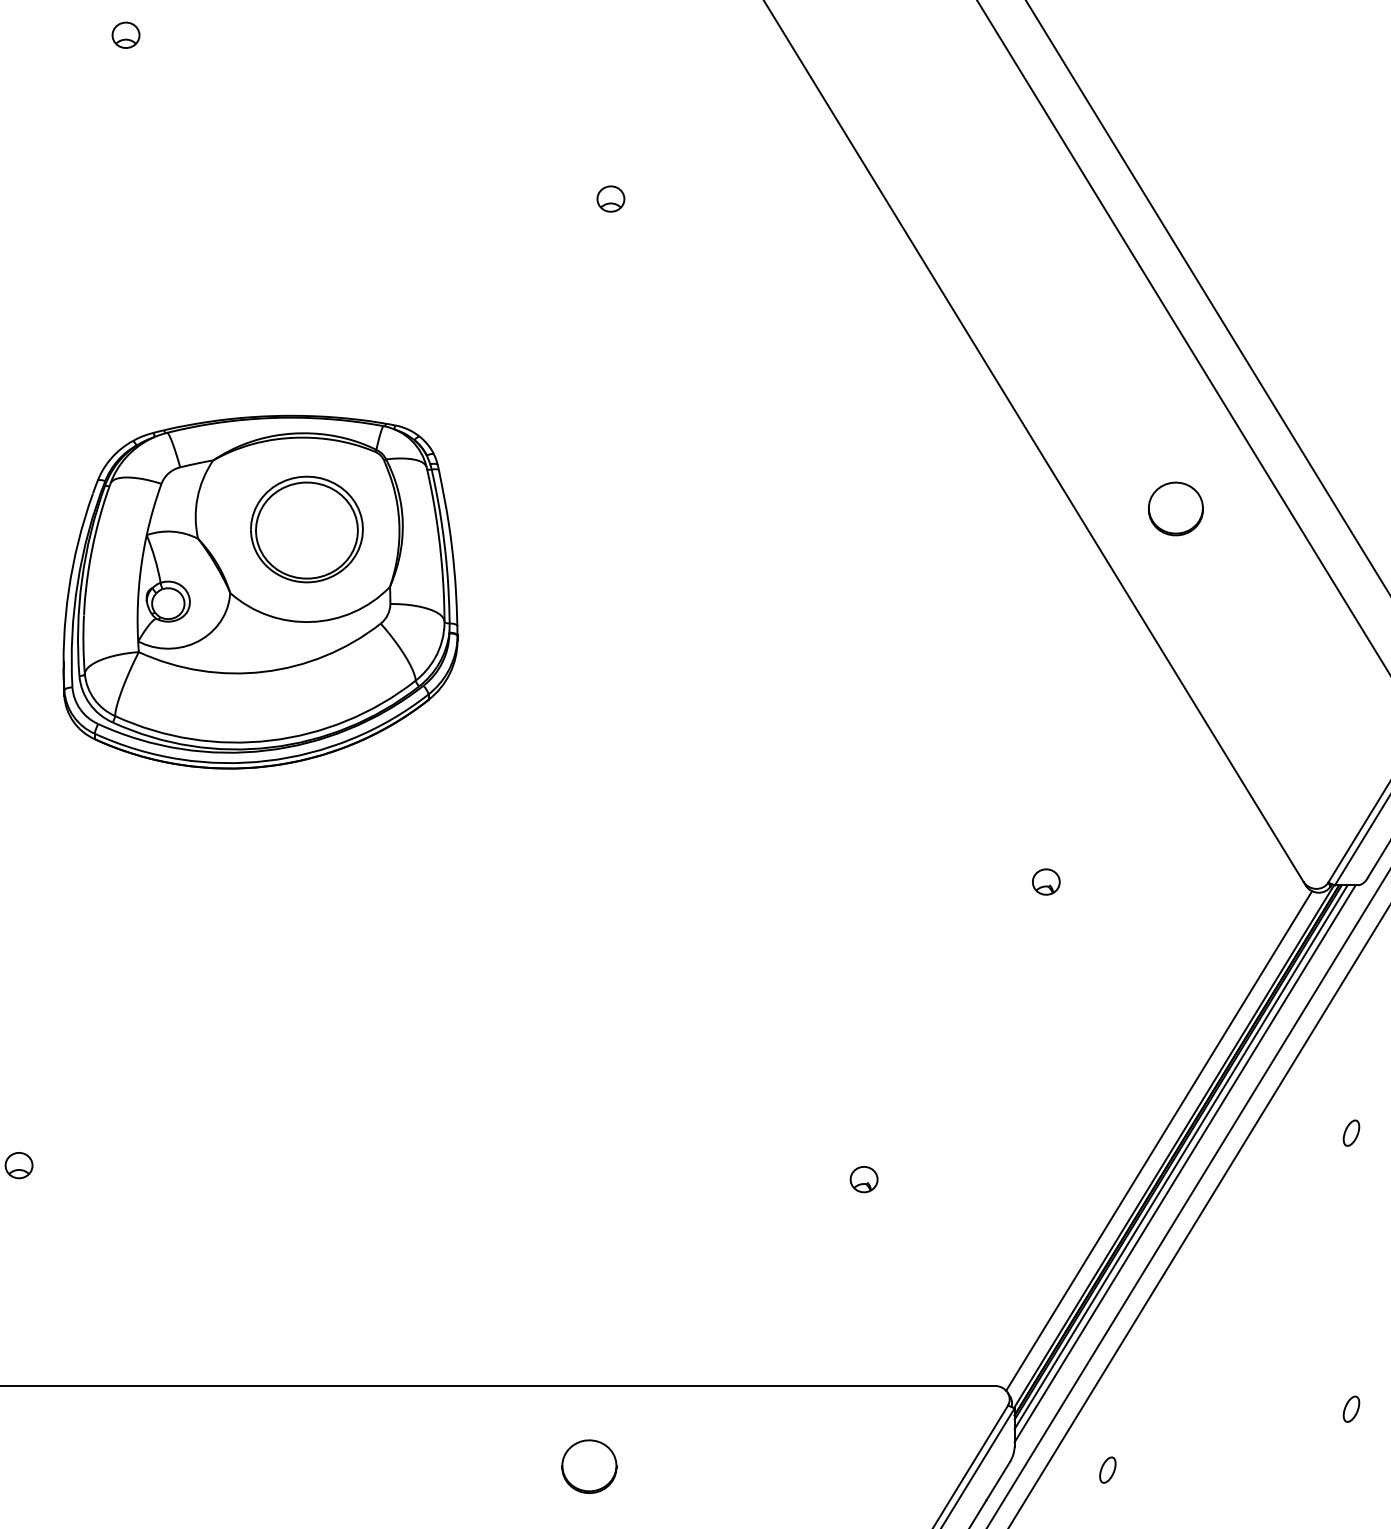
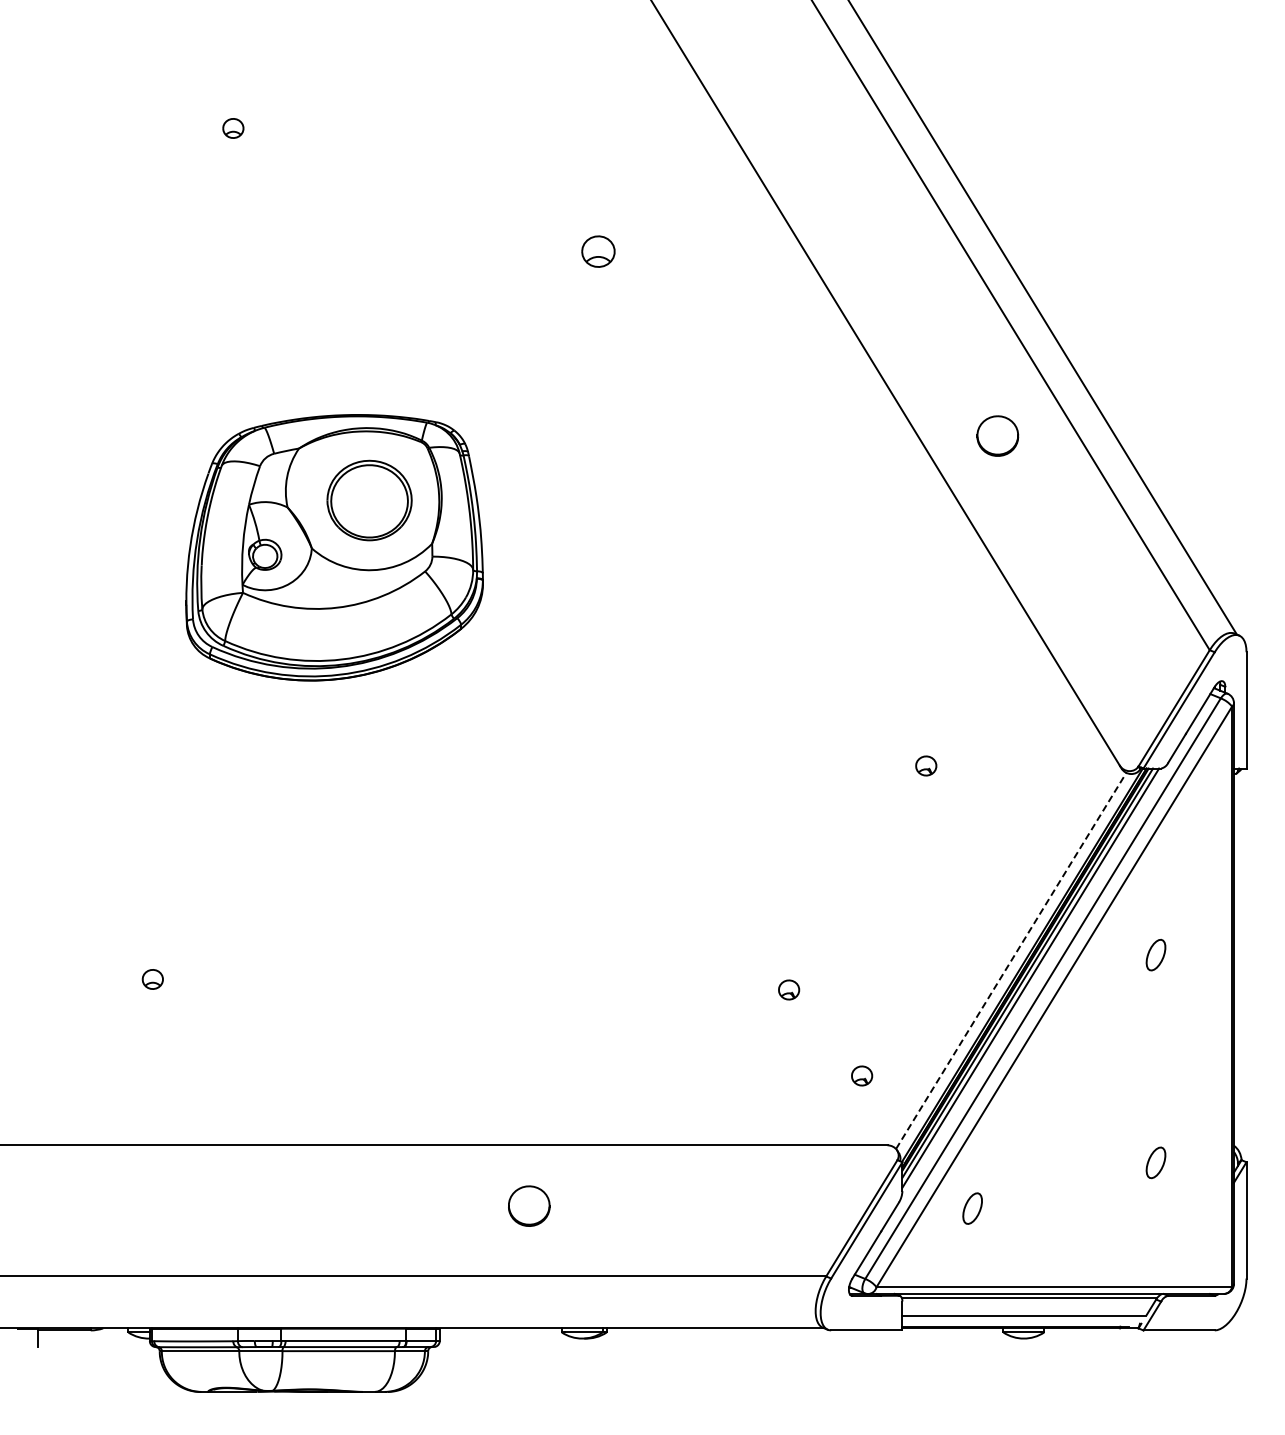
part: (610, 198) -> (598, 251), size x1.6
part: (1175, 508) -> (997, 435), moved
part: (1350, 1132) -> (1155, 954), size x1.6
line: (1159, 1140) -> (1011, 960), solid -> dashed
part: (961, 1293) -> (862, 1075), added
part: (1350, 1408) -> (1155, 1162), size x1.6
part: (589, 1465) -> (529, 1205), moved
part: (1107, 1469) -> (972, 1208), size x1.6

